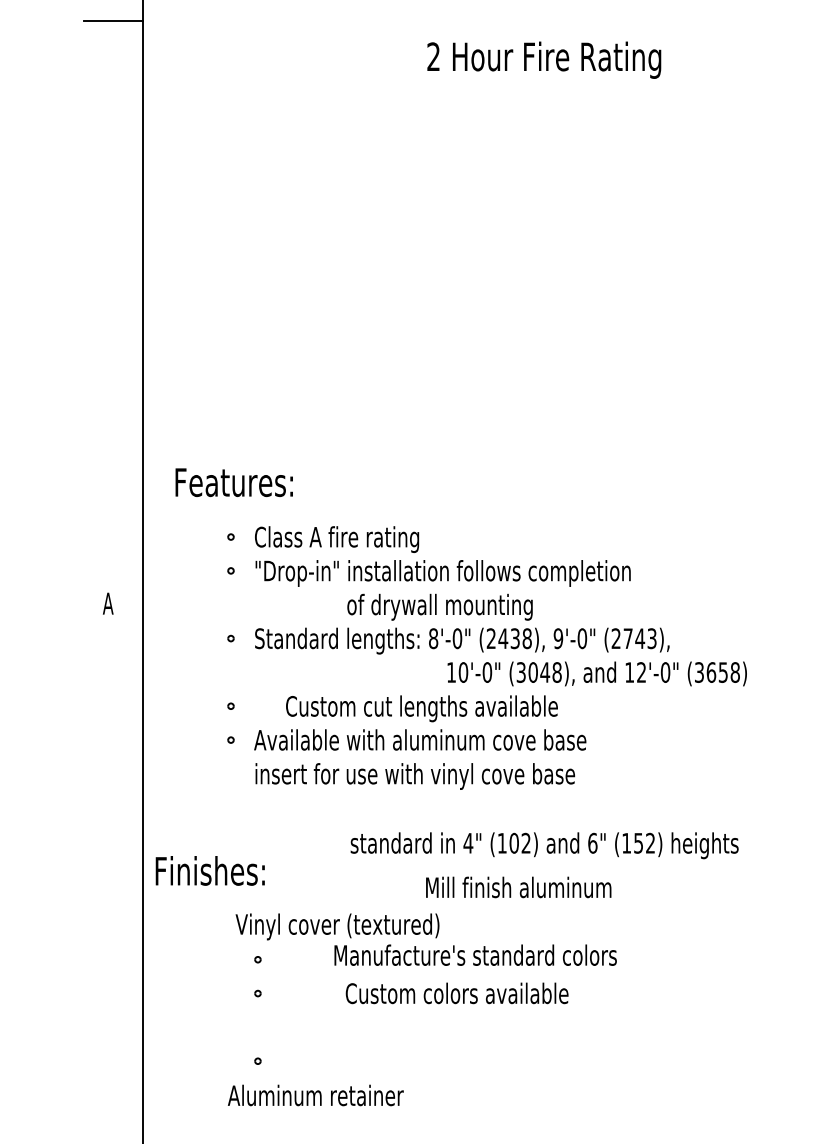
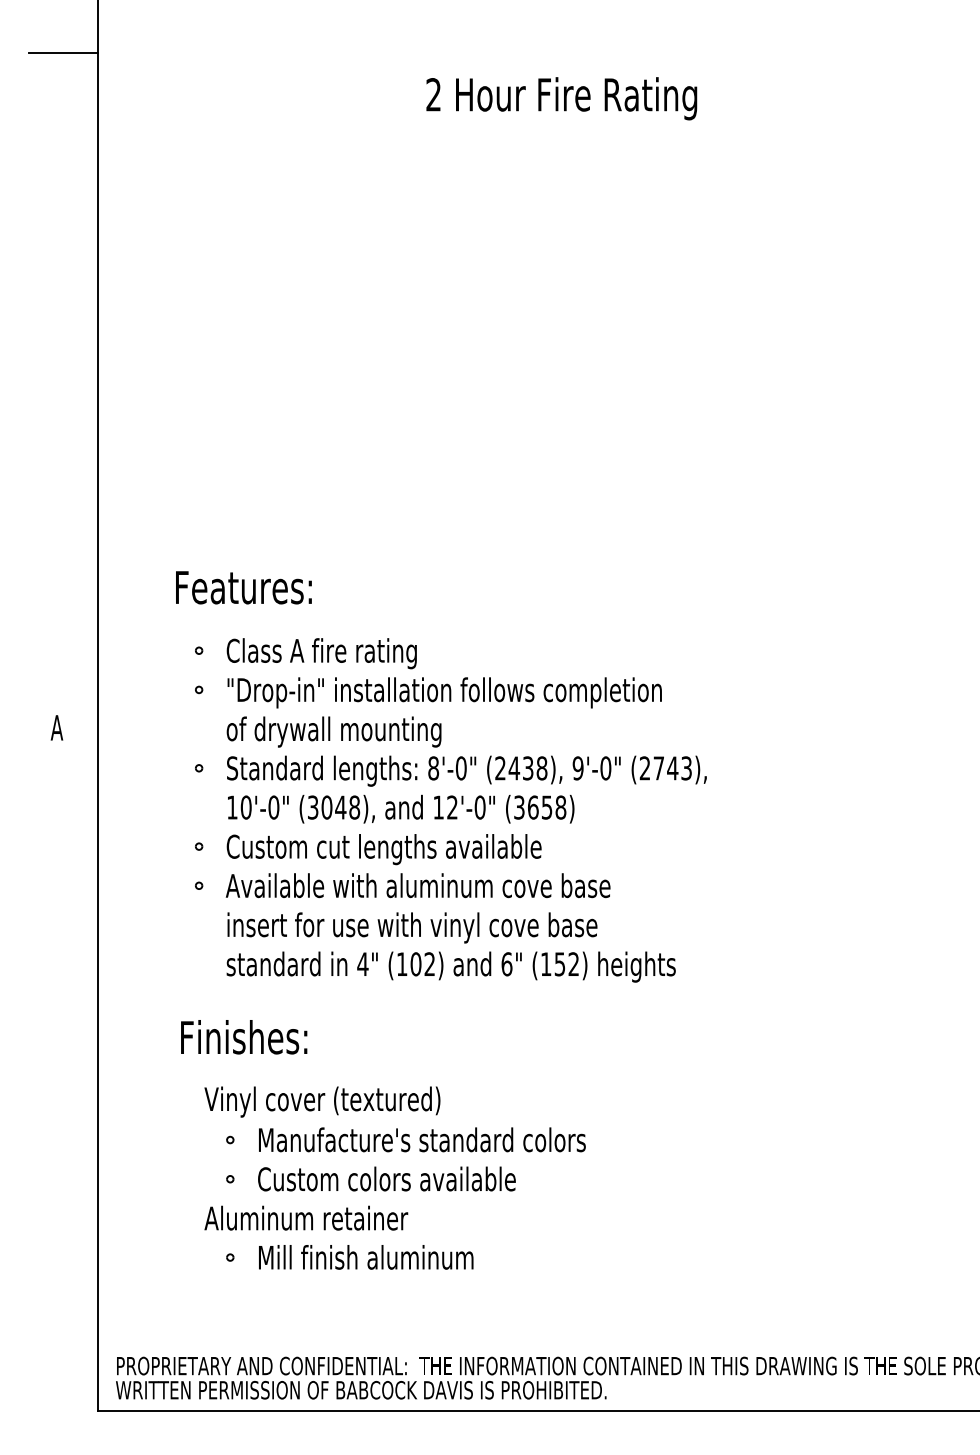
text: (233, 482) -> (243, 587), moved
text: (439, 606) -> (333, 731), moved
text: (597, 673) -> (401, 808), moved
text: (421, 708) -> (383, 849), moved
text: (544, 845) -> (450, 966), moved
text: (210, 871) -> (244, 1037), moved
text: (518, 887) -> (366, 1257), moved
text: (475, 954) -> (422, 1139), moved
text: (456, 992) -> (386, 1178), moved
text: (315, 1094) -> (306, 1217), moved

